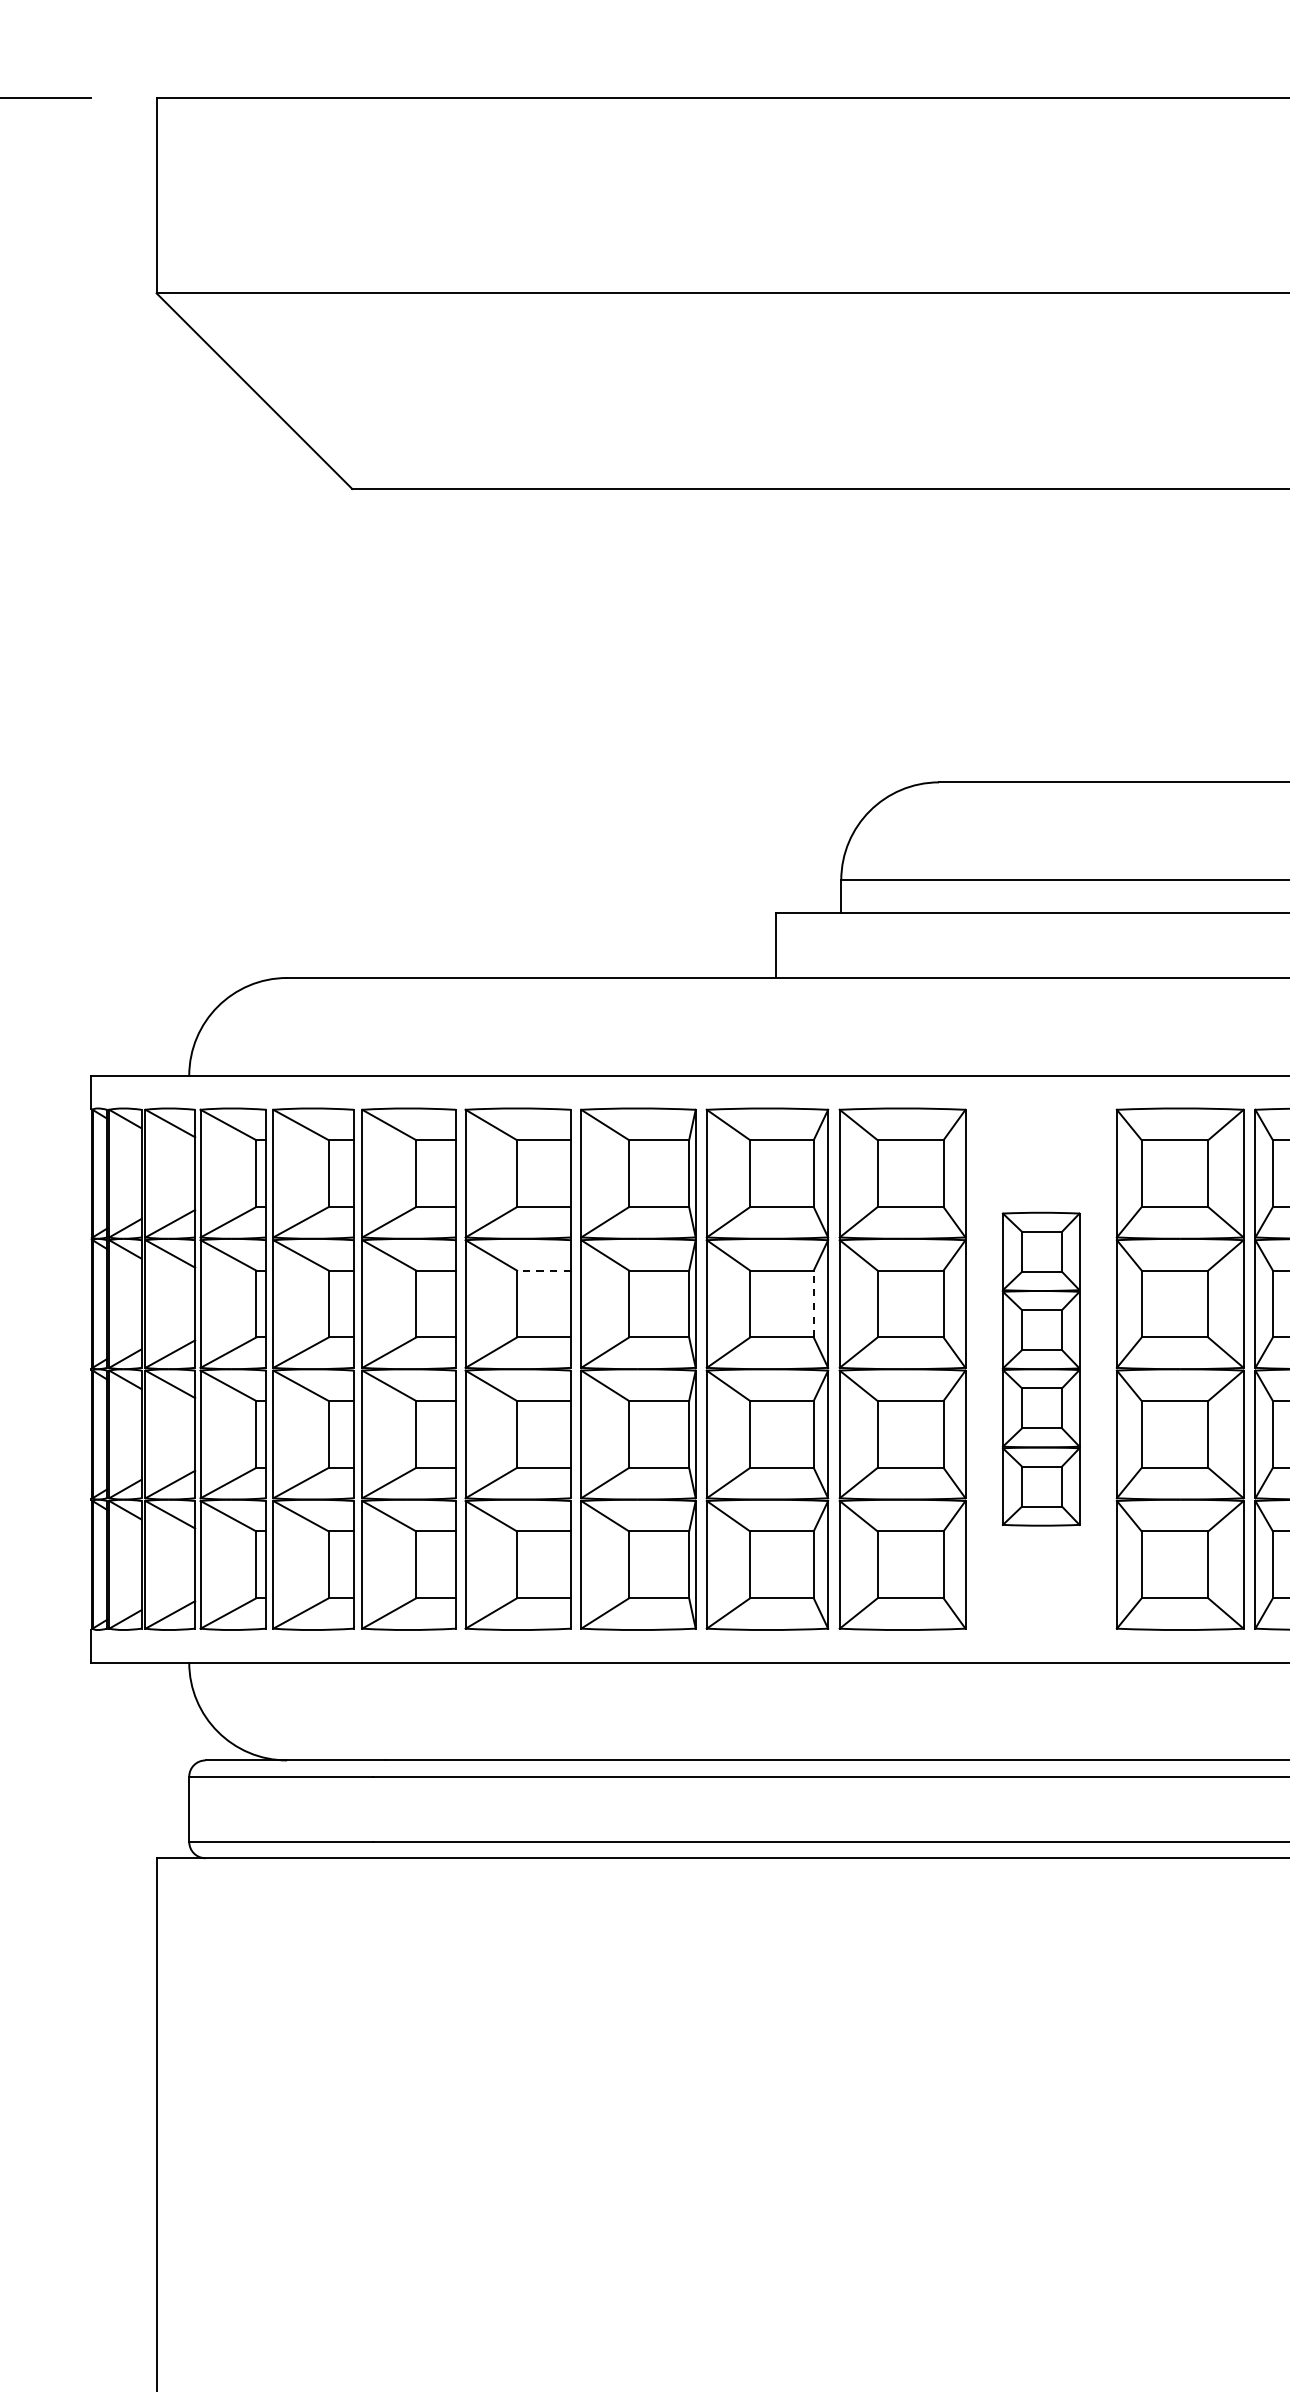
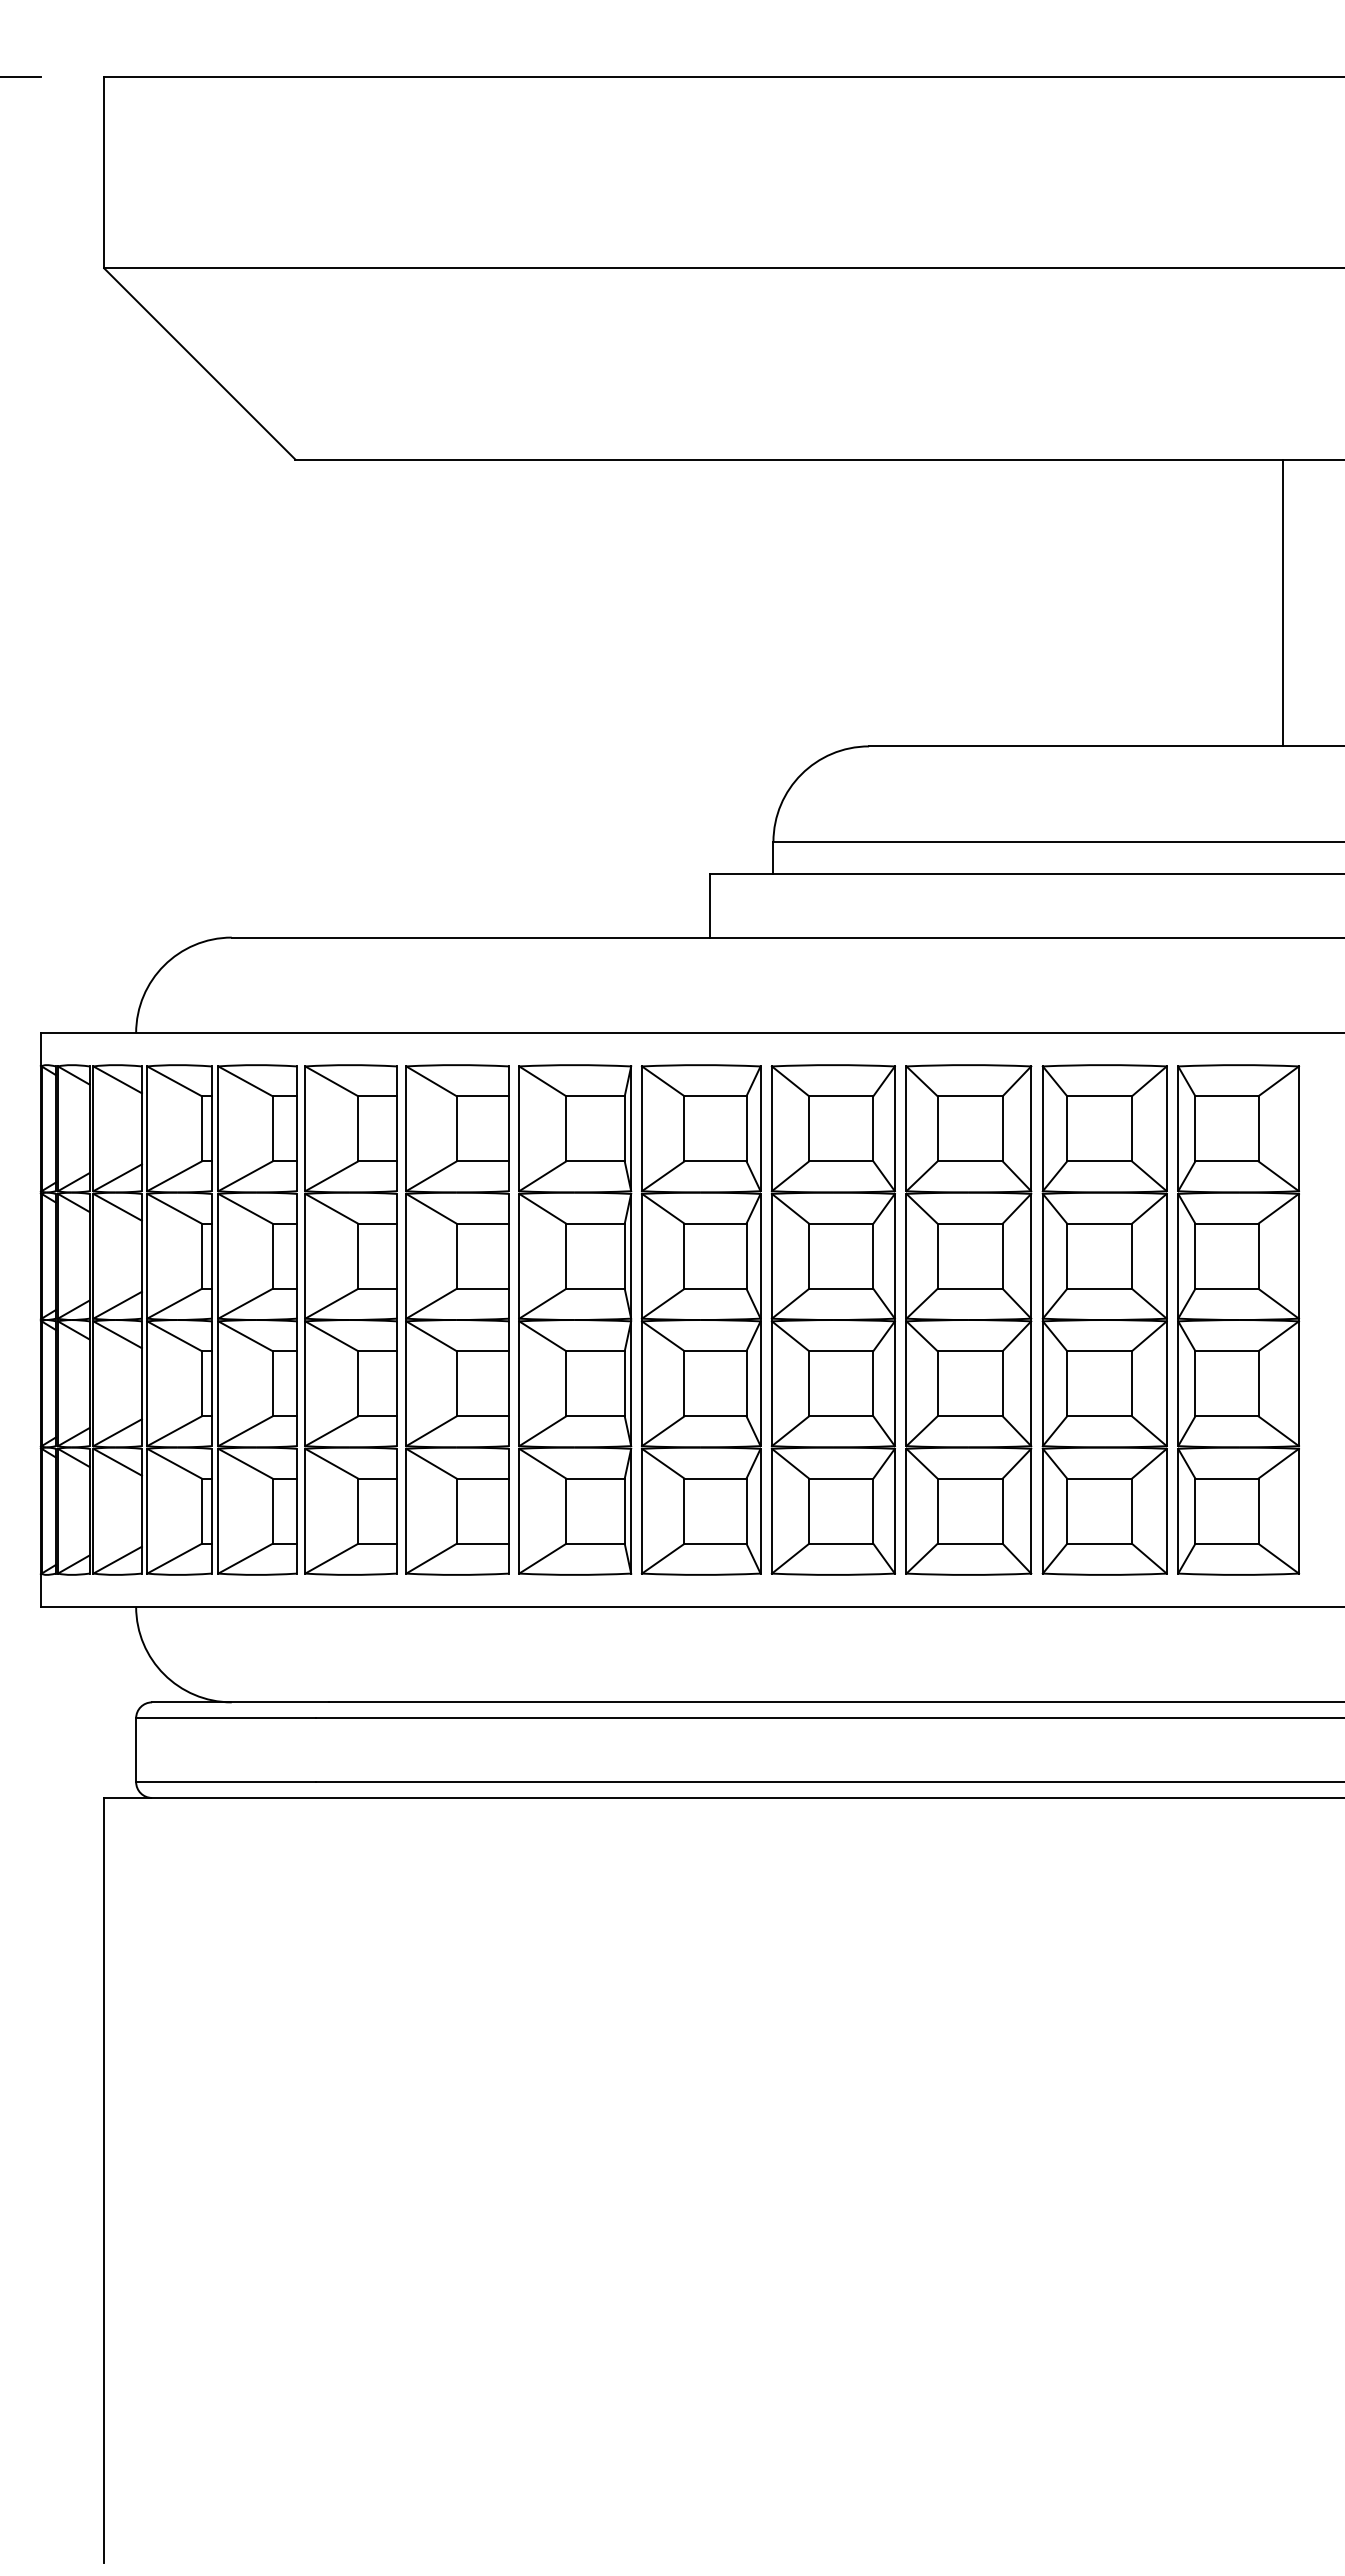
line: (543, 1270) -> (482, 1223), dashed -> solid
line: (813, 1304) -> (746, 1256), dashed -> solid
part: (1040, 1368) -> (968, 1319), size x1.67

